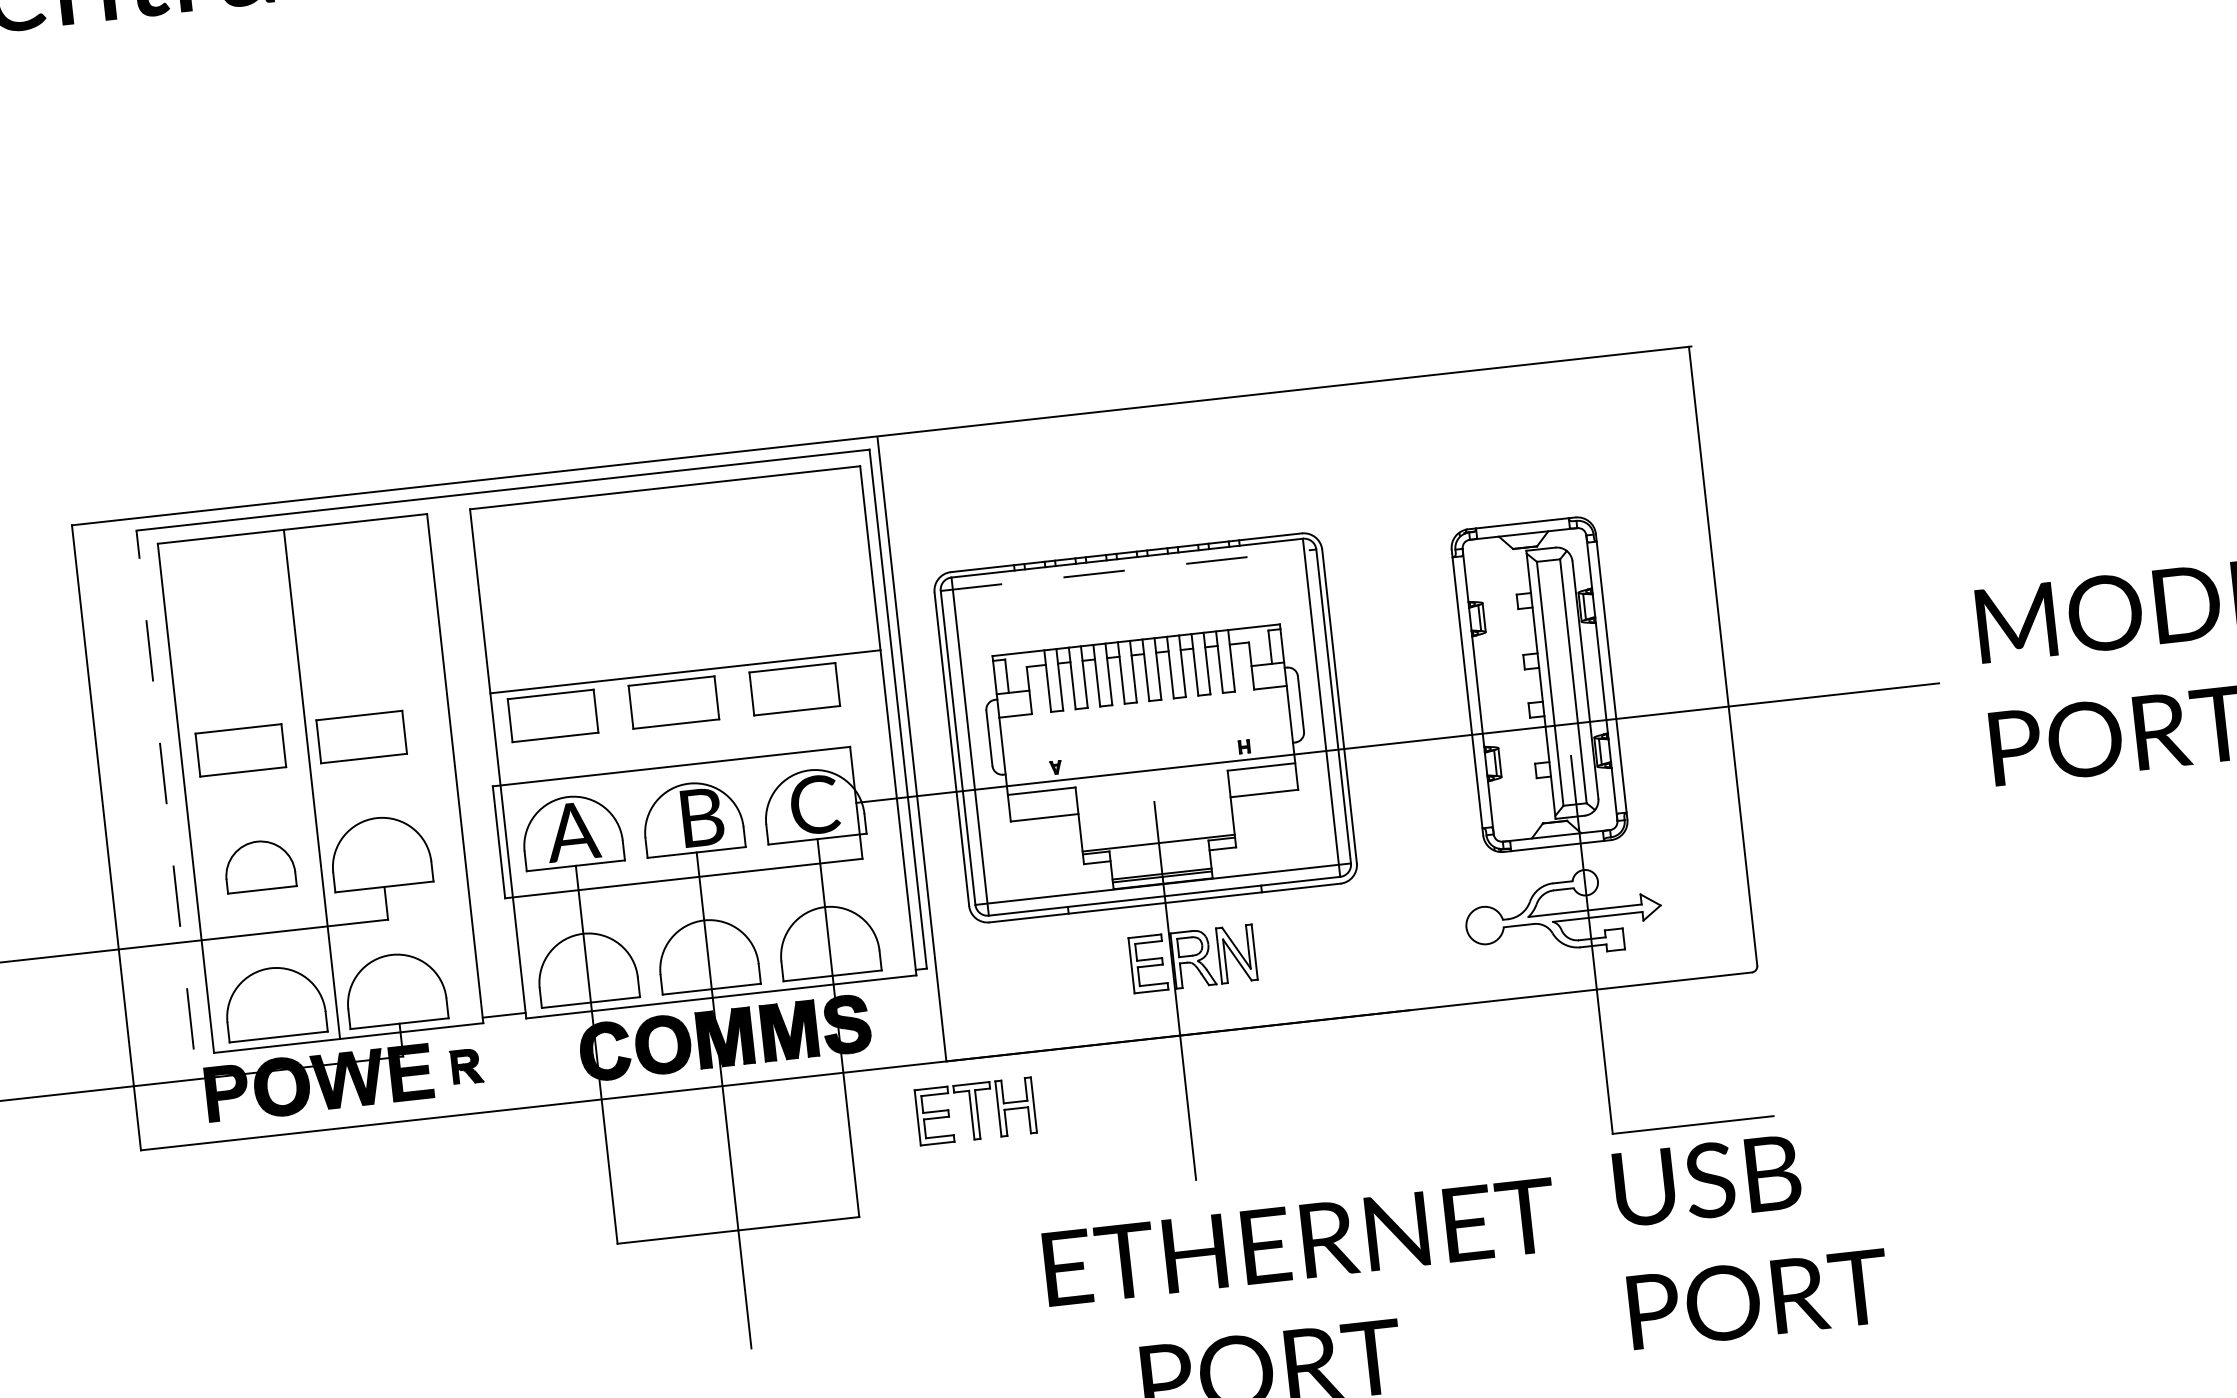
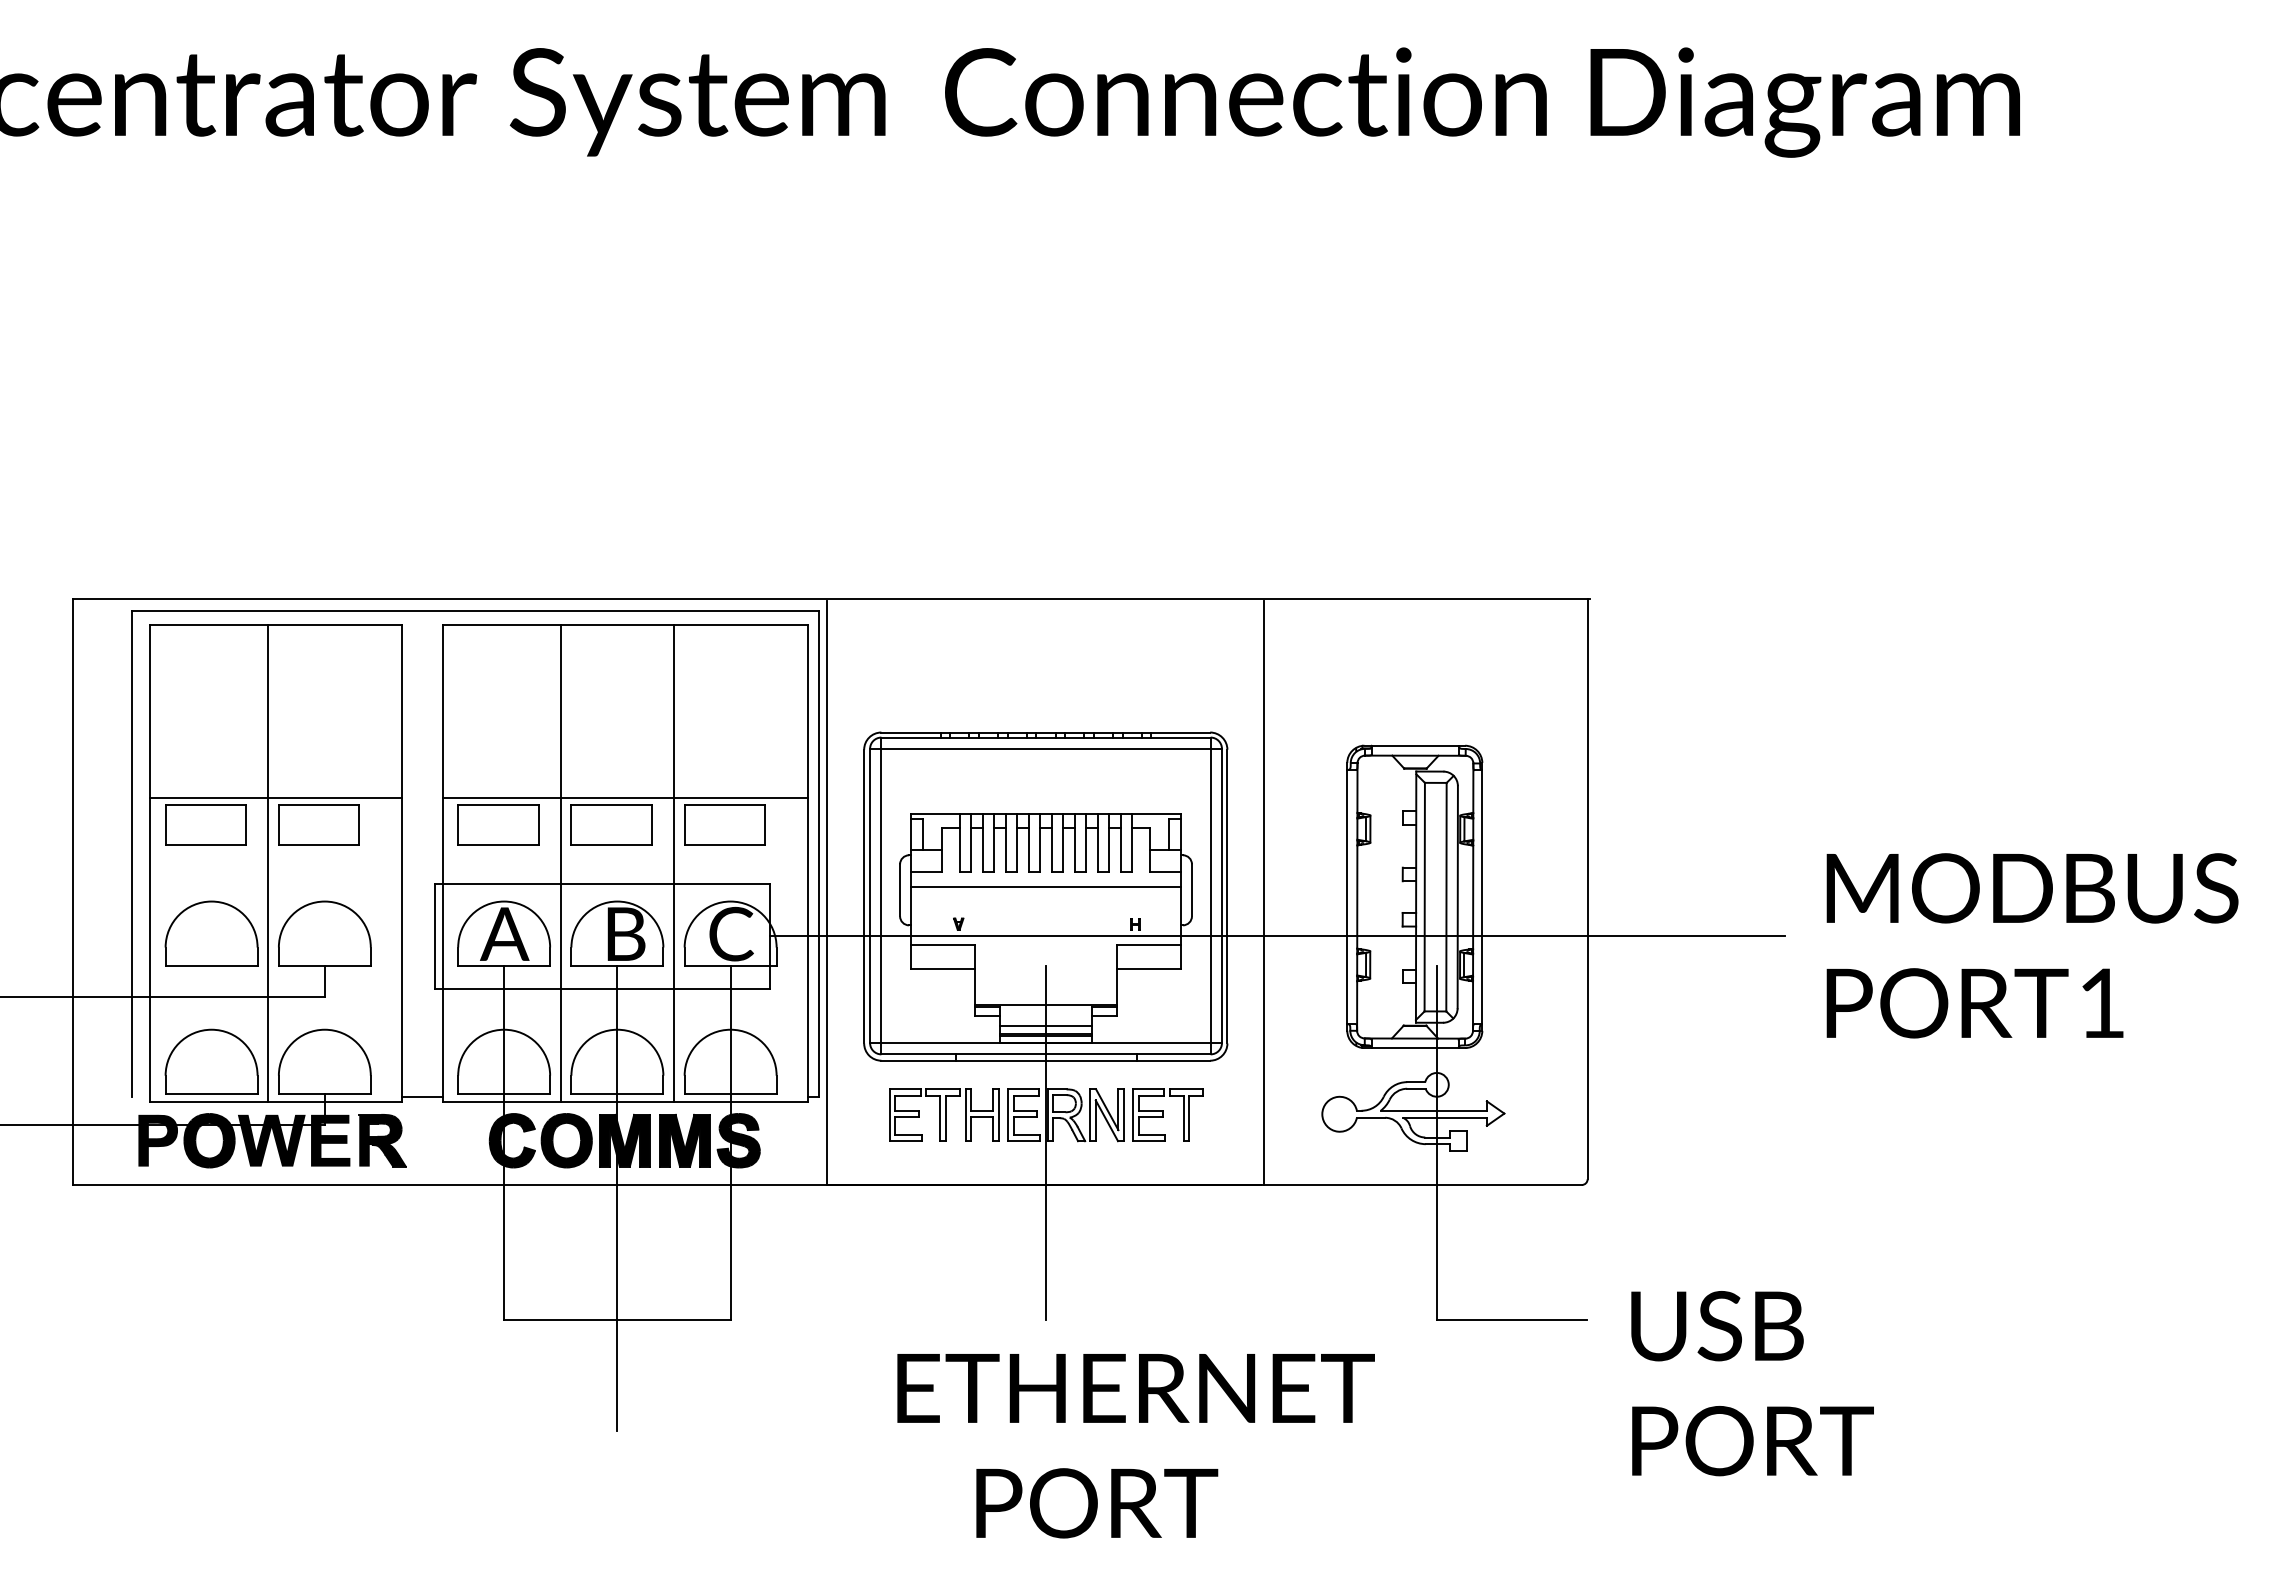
line: (1129, 569) -> (1046, 748), dashed -> solid
line: (1378, 697) -> (1264, 892), added
line: (313, 712) -> (276, 797), added
line: (1144, 717) -> (1045, 886), added
line: (745, 736) -> (674, 863), added
line: (623, 749) -> (560, 863), added
line: (164, 789) -> (131, 853), dashed -> solid
part: (259, 865) -> (211, 933), size x1.43
line: (1160, 865) -> (1045, 1025), added
part: (1301, 946) -> (1167, 1114), added
part: (466, 1066) -> (382, 1140), size x1.67
part: (975, 1110) -> (944, 1114), moved
text: (1751, 1237) -> (1752, 1383), moved

